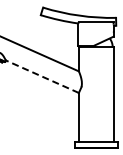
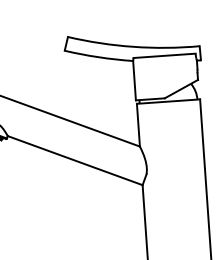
line: (41, 76) -> (73, 160), dashed -> solid

